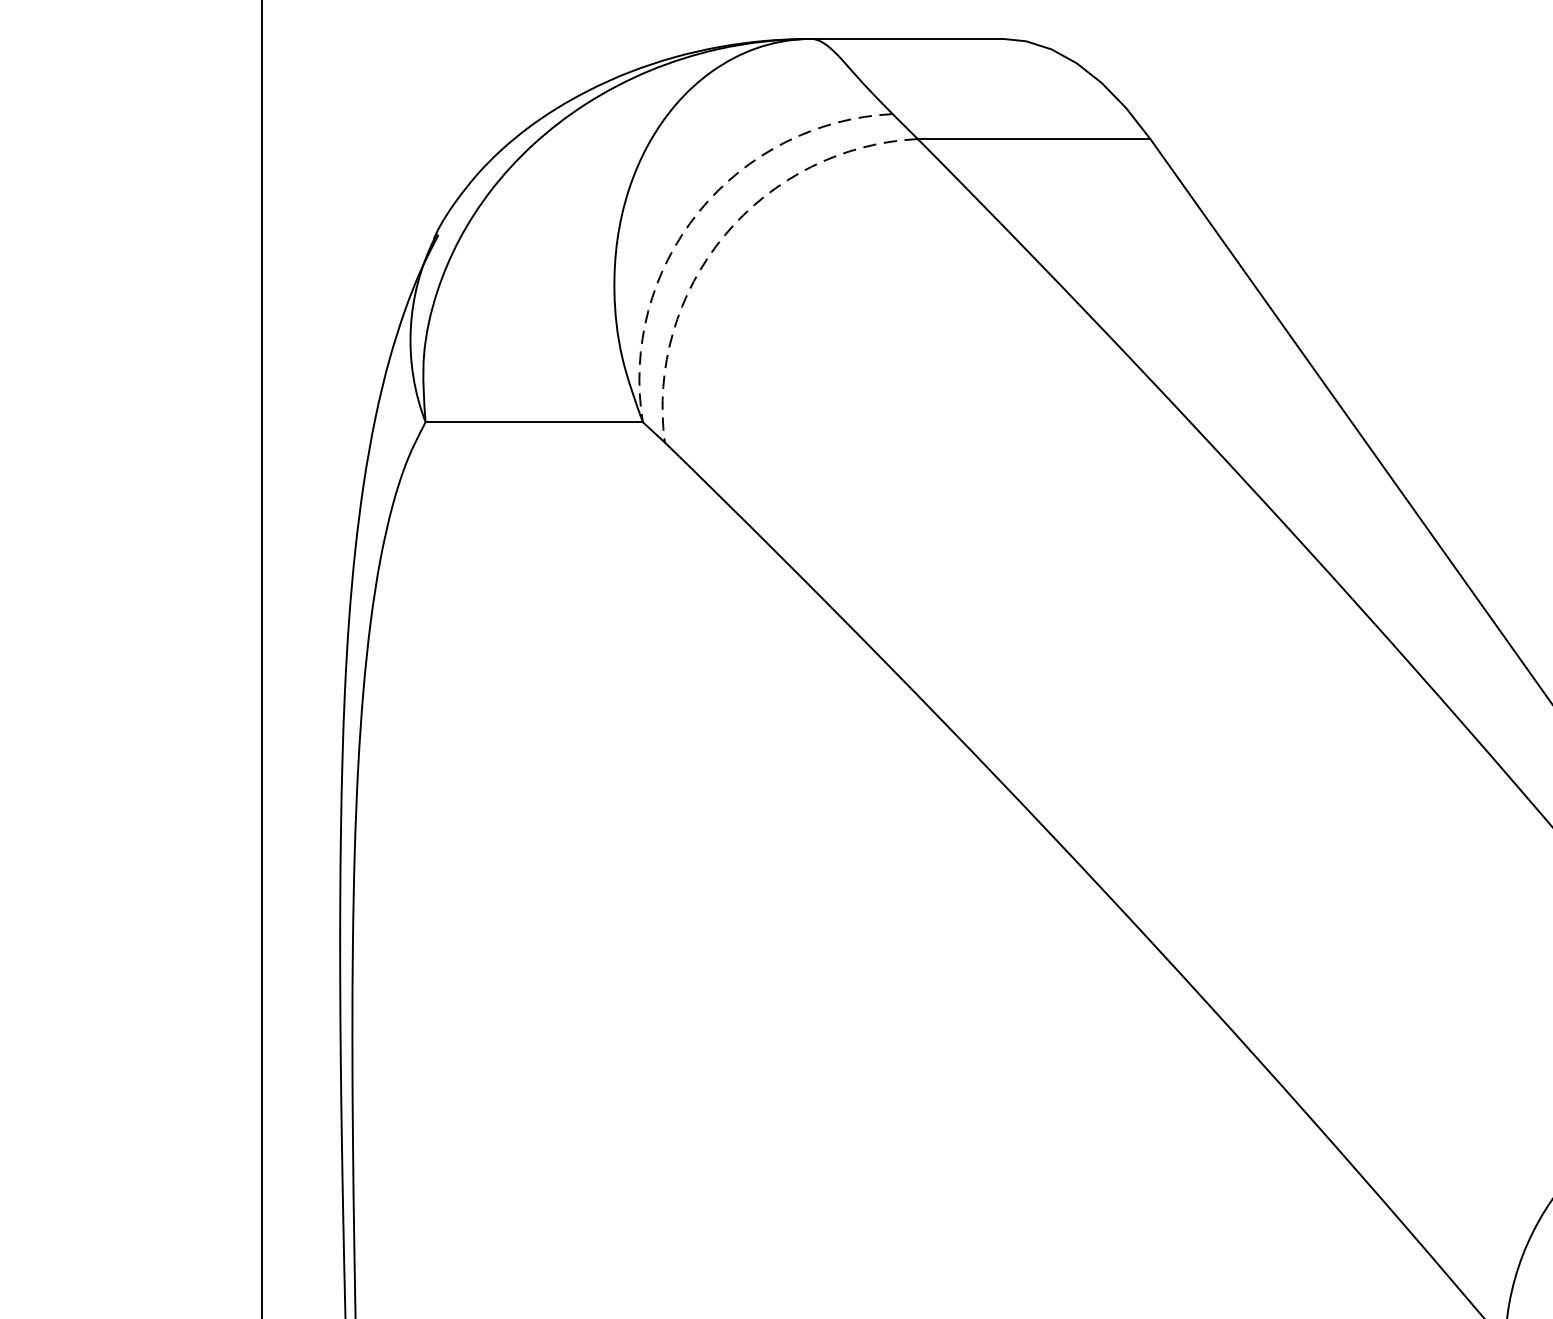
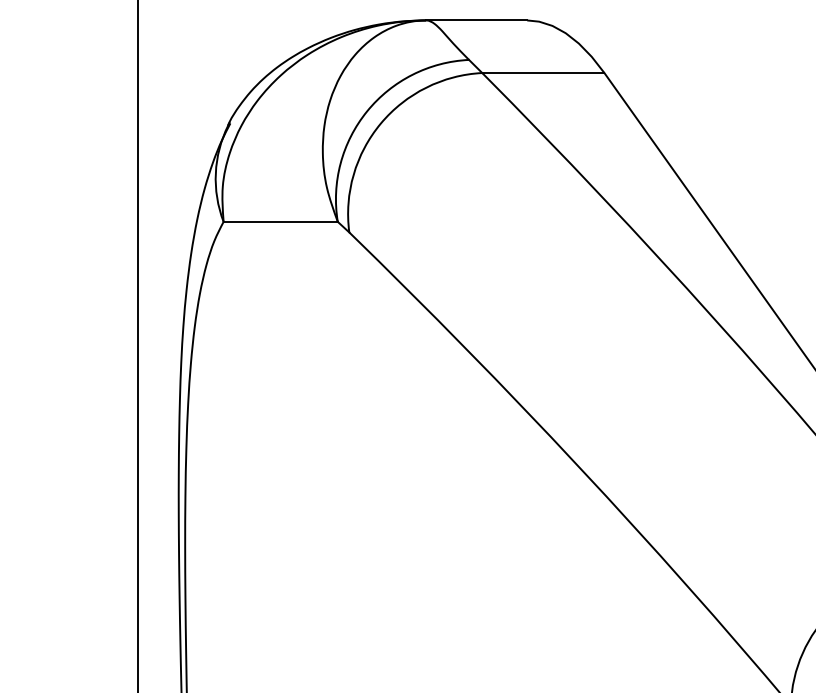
arc: (699, 212) -> (367, 111), dashed -> solid
arc: (724, 235) -> (380, 123), dashed -> solid

